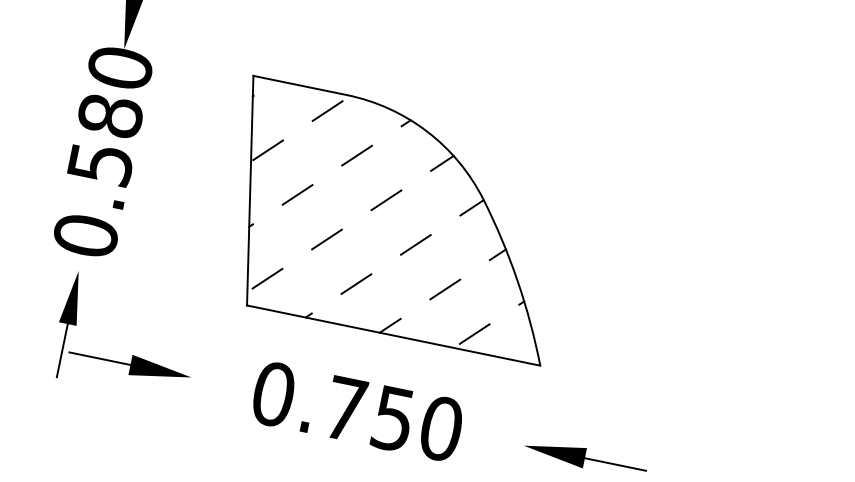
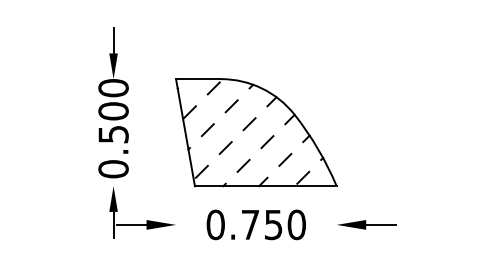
text: (110, 116) -> (113, 111), 0.580 -> 0.500

